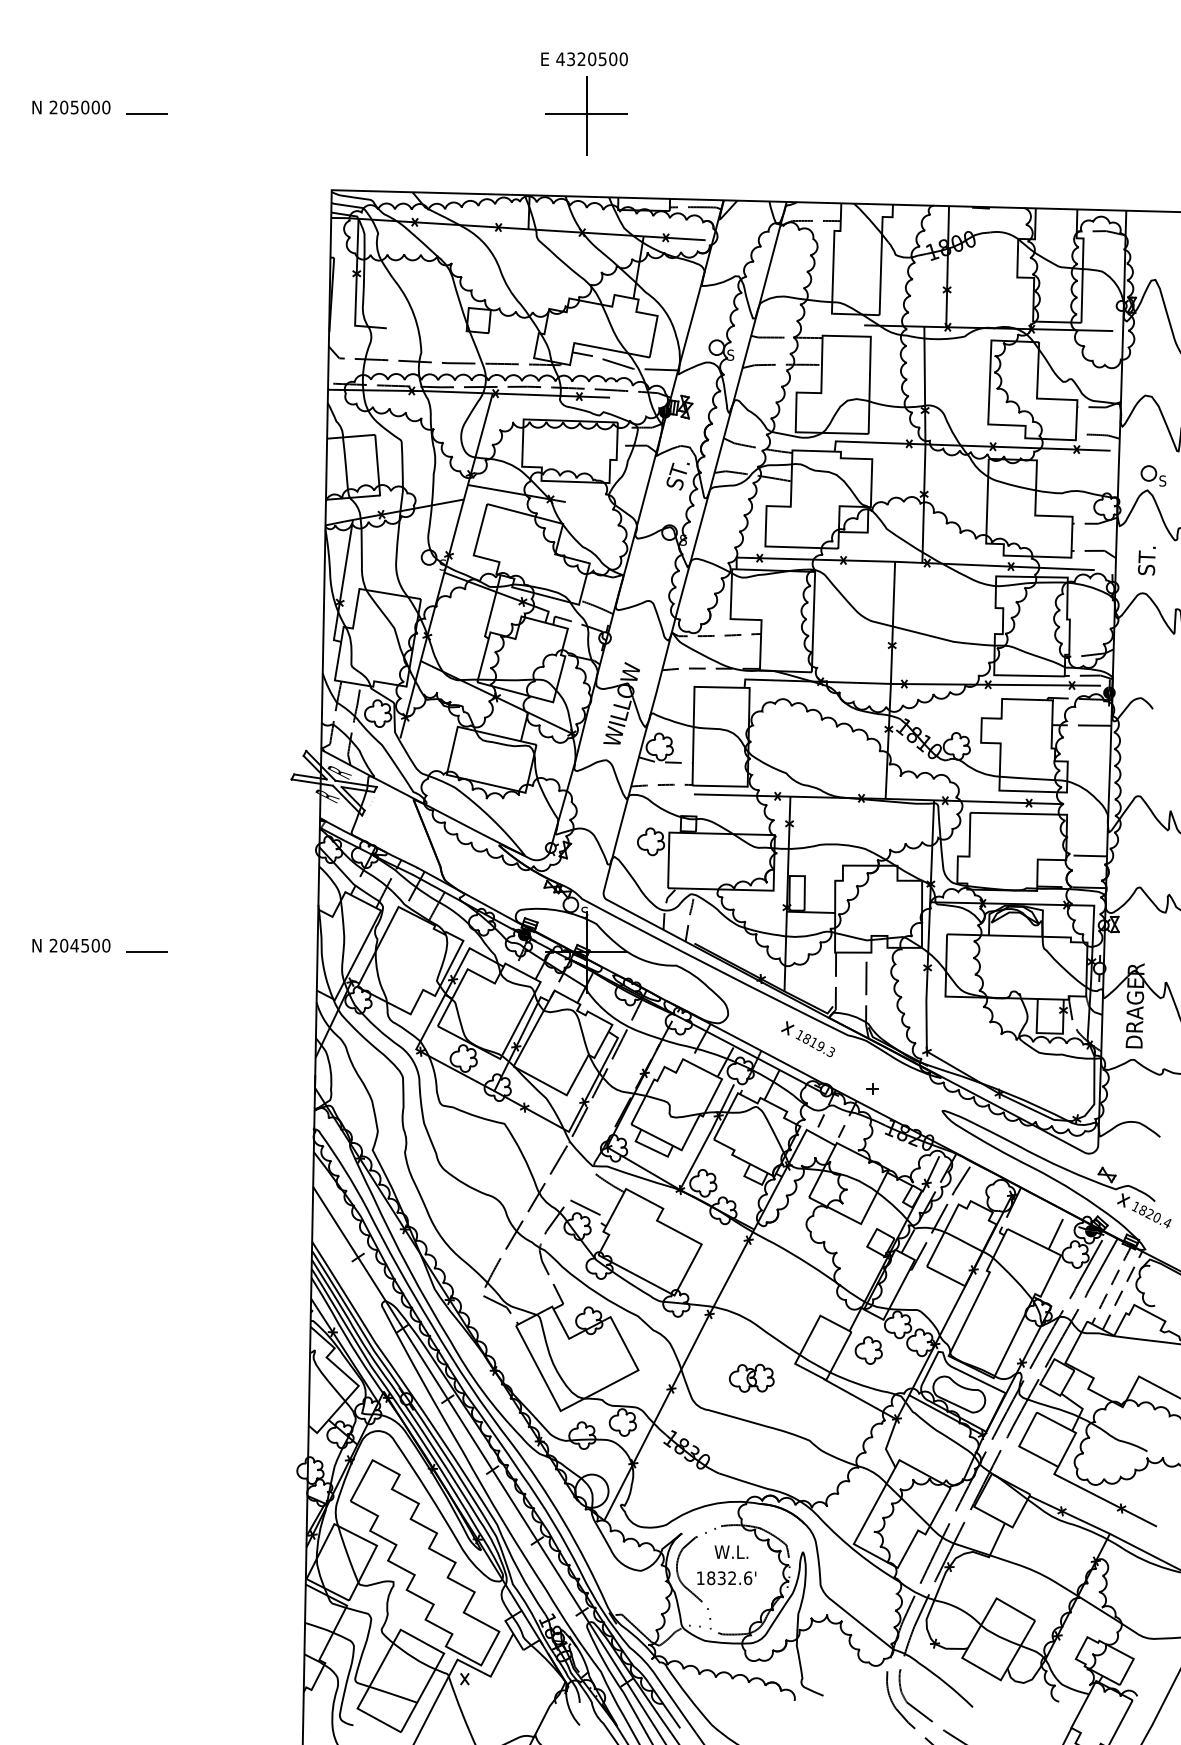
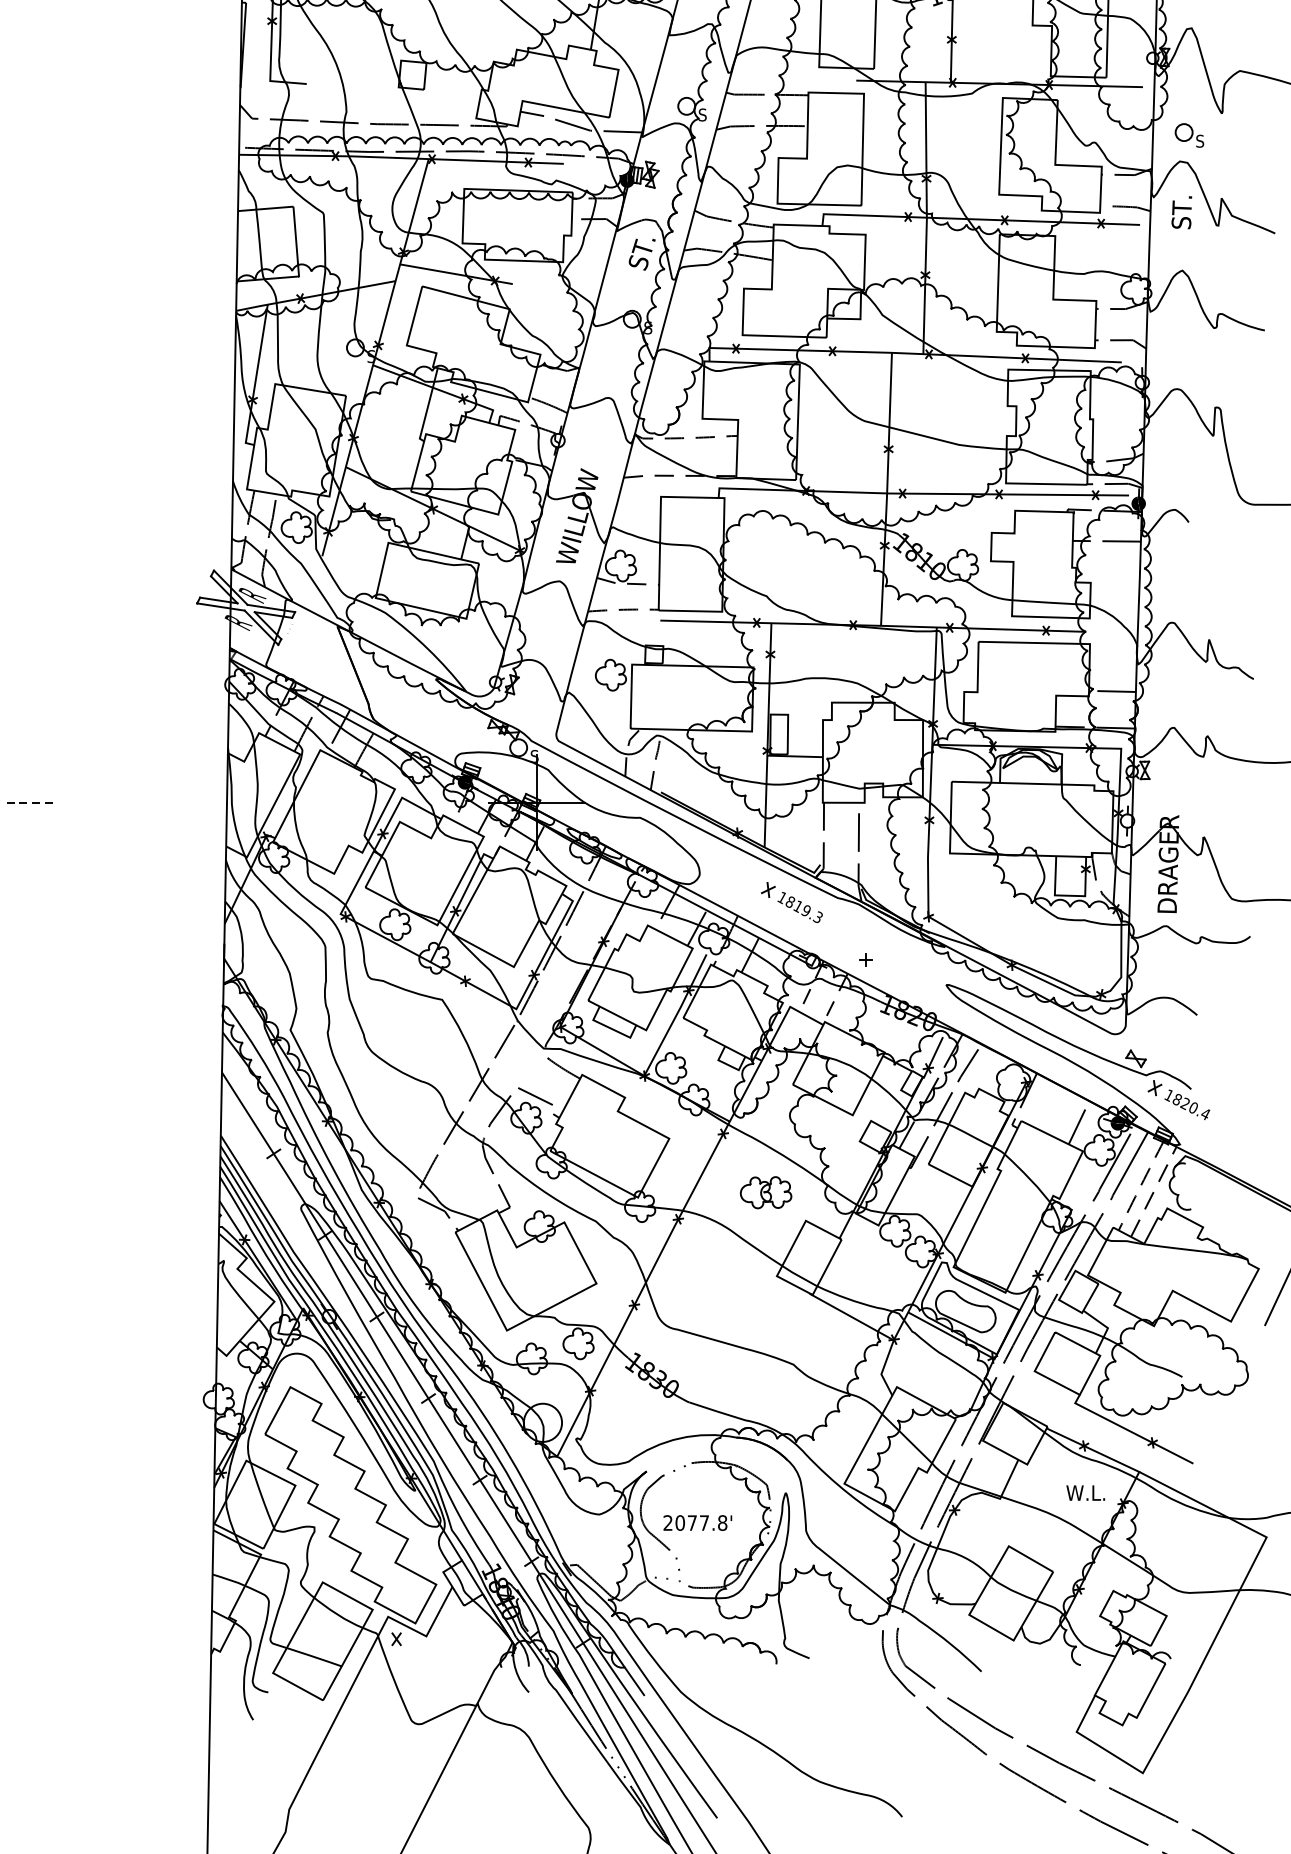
part: (1153, 475) -> (1189, 134), moved
text: (1146, 560) -> (1181, 212), moved
line: (147, 952) -> (31, 802), solid -> dashed
part: (868, 1350) -> (861, 1260), removed
part: (751, 1377) -> (765, 1191), moved
text: (731, 1551) -> (1085, 1492), moved
text: (724, 1578) -> (695, 1523), 1832.6' -> 2077.8'

